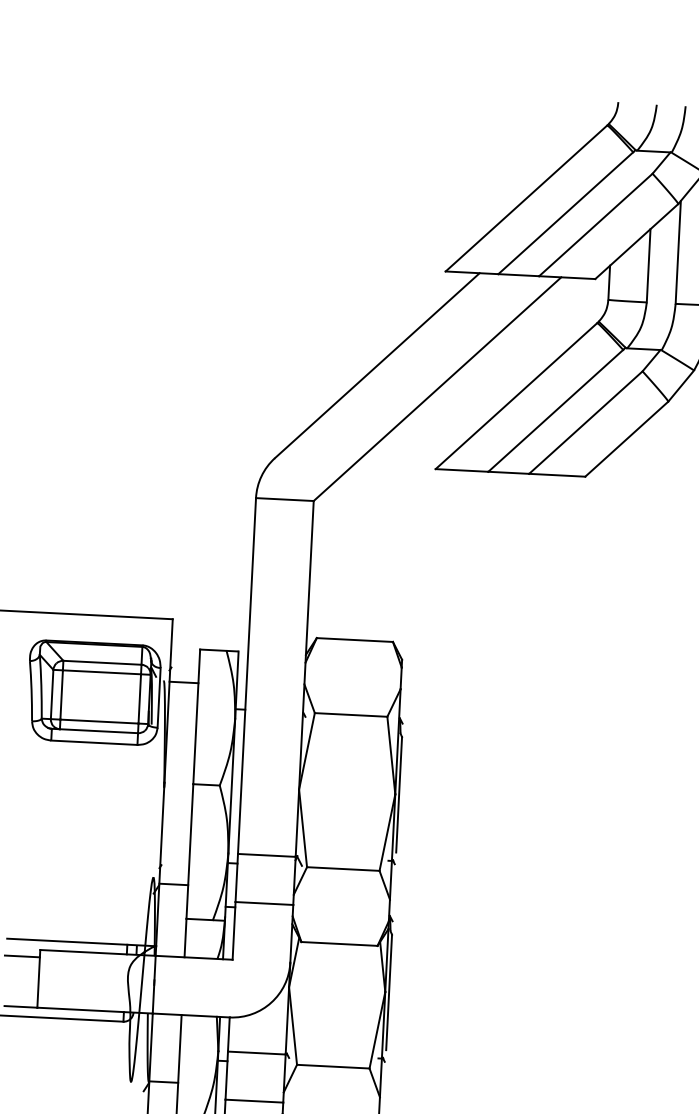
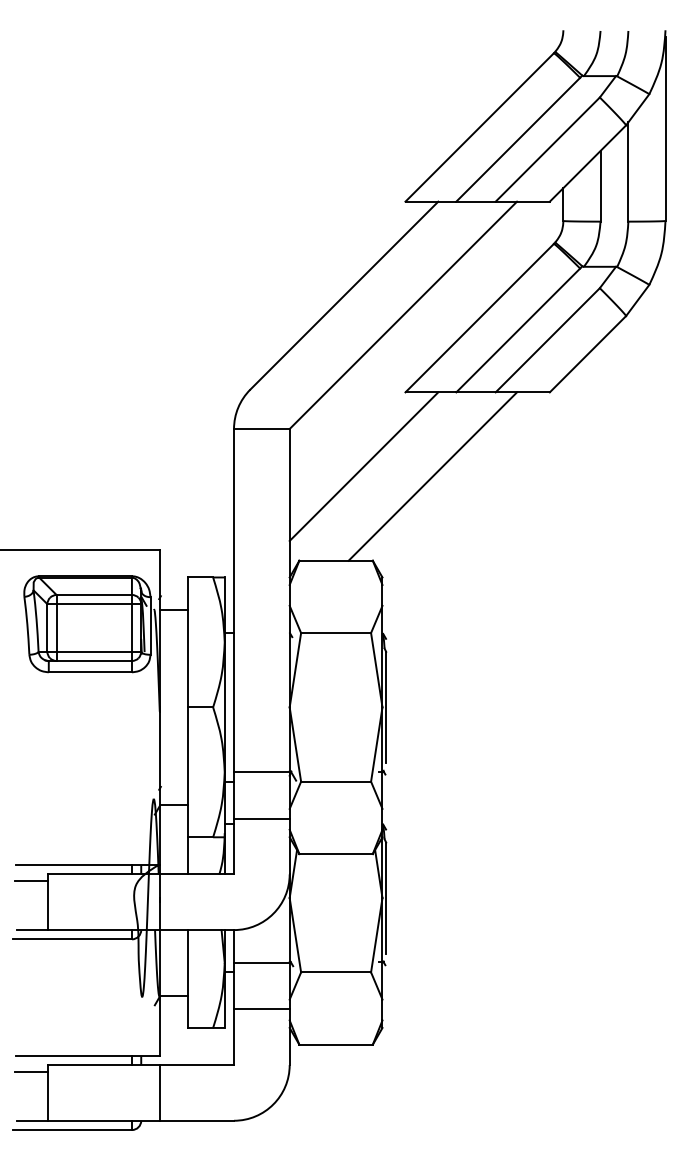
line: (388, 543) -> (363, 466), added
line: (459, 557) -> (432, 476), added

